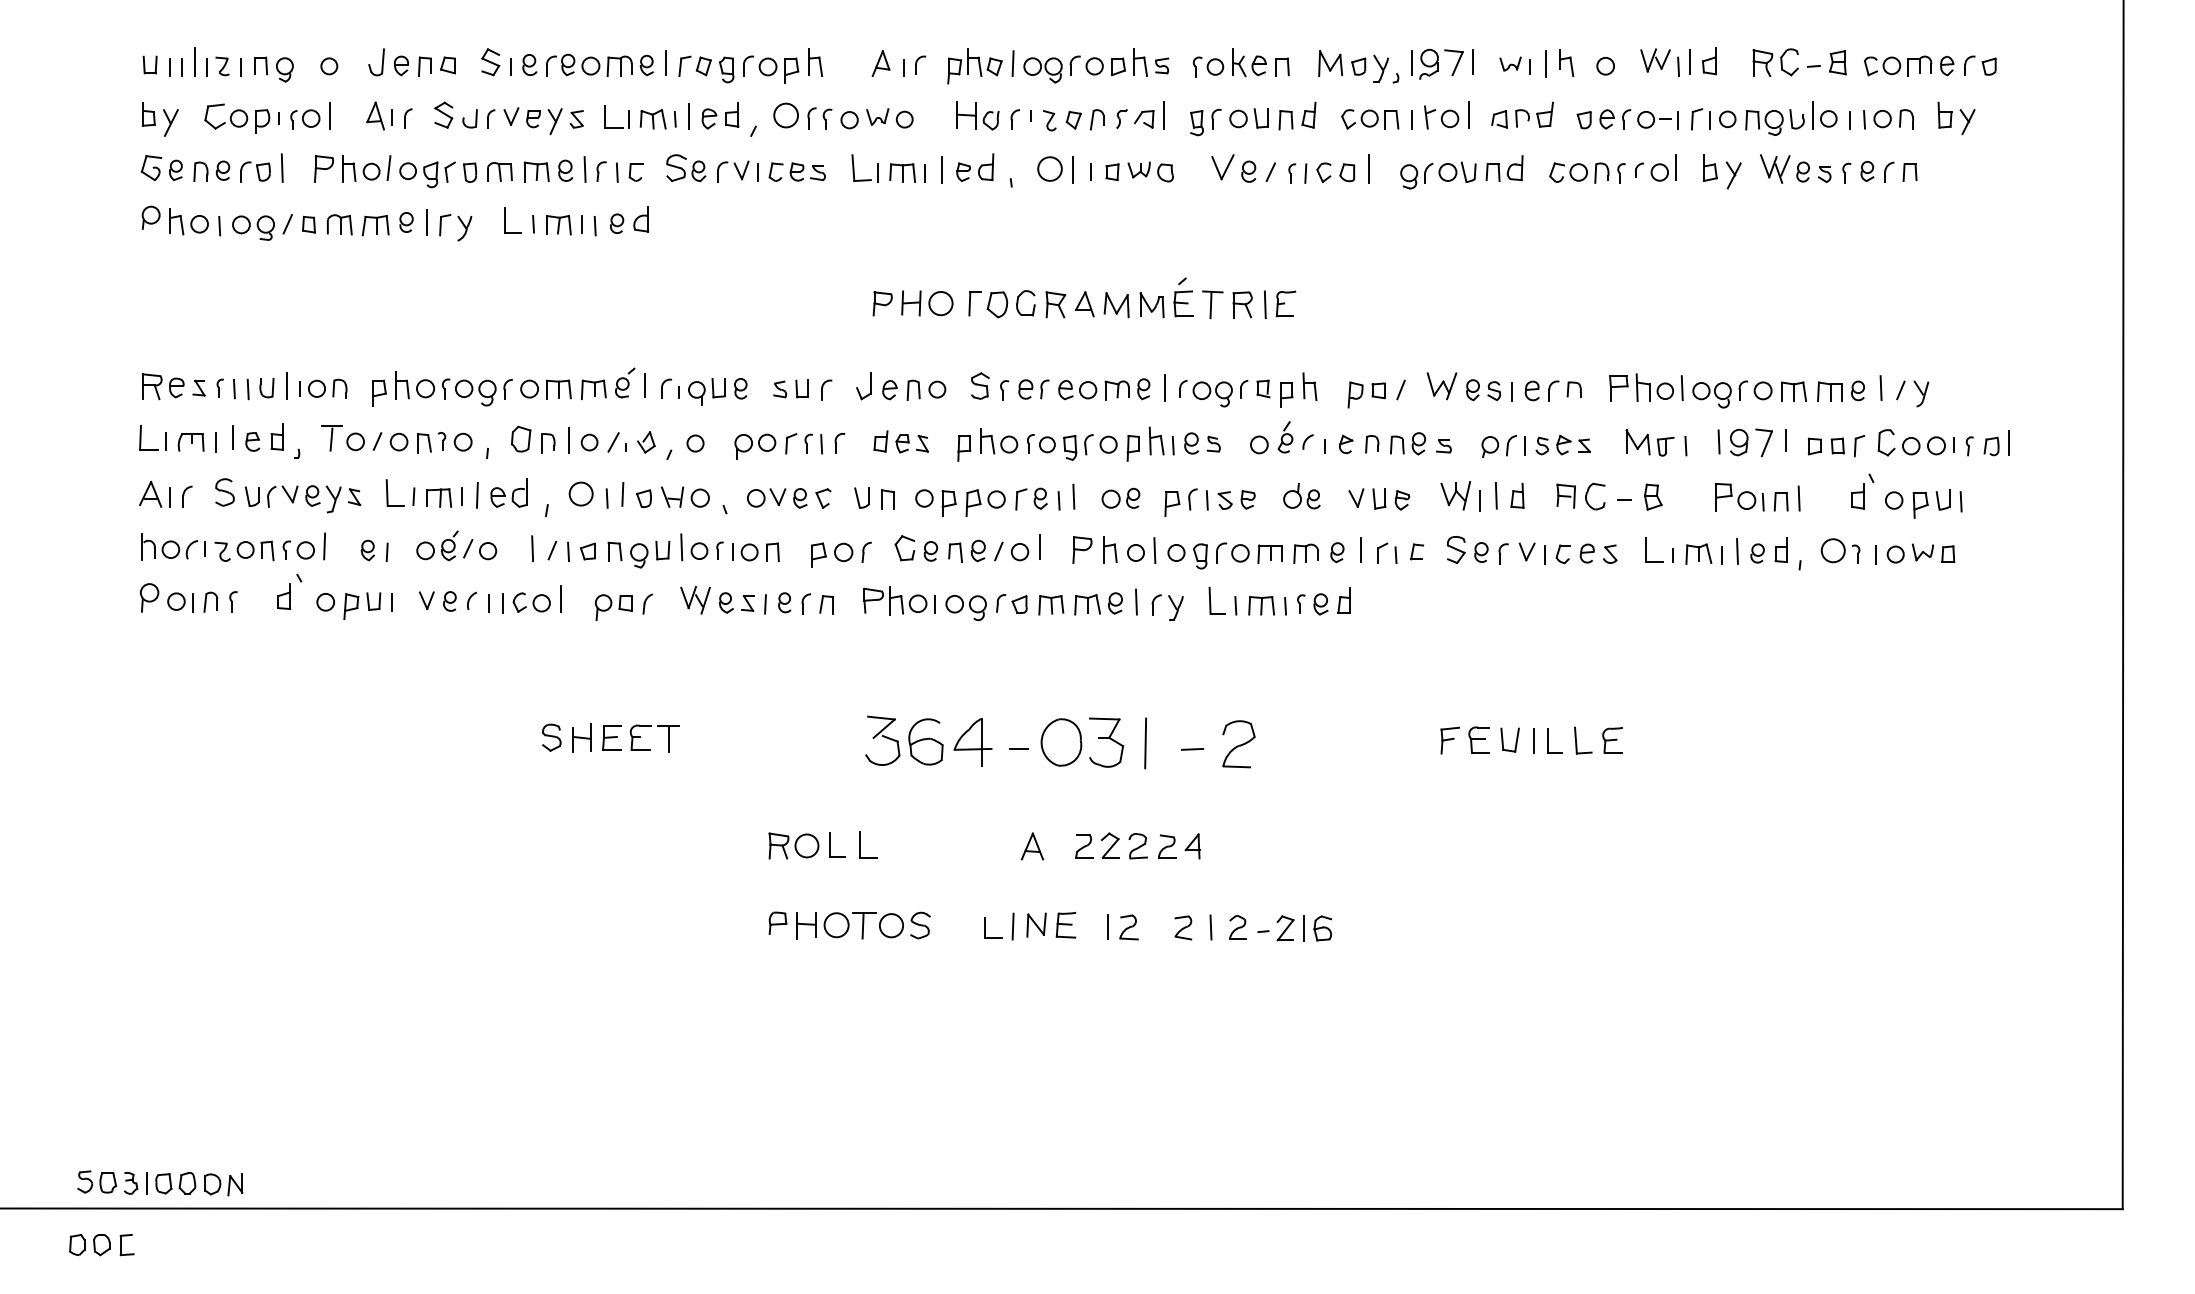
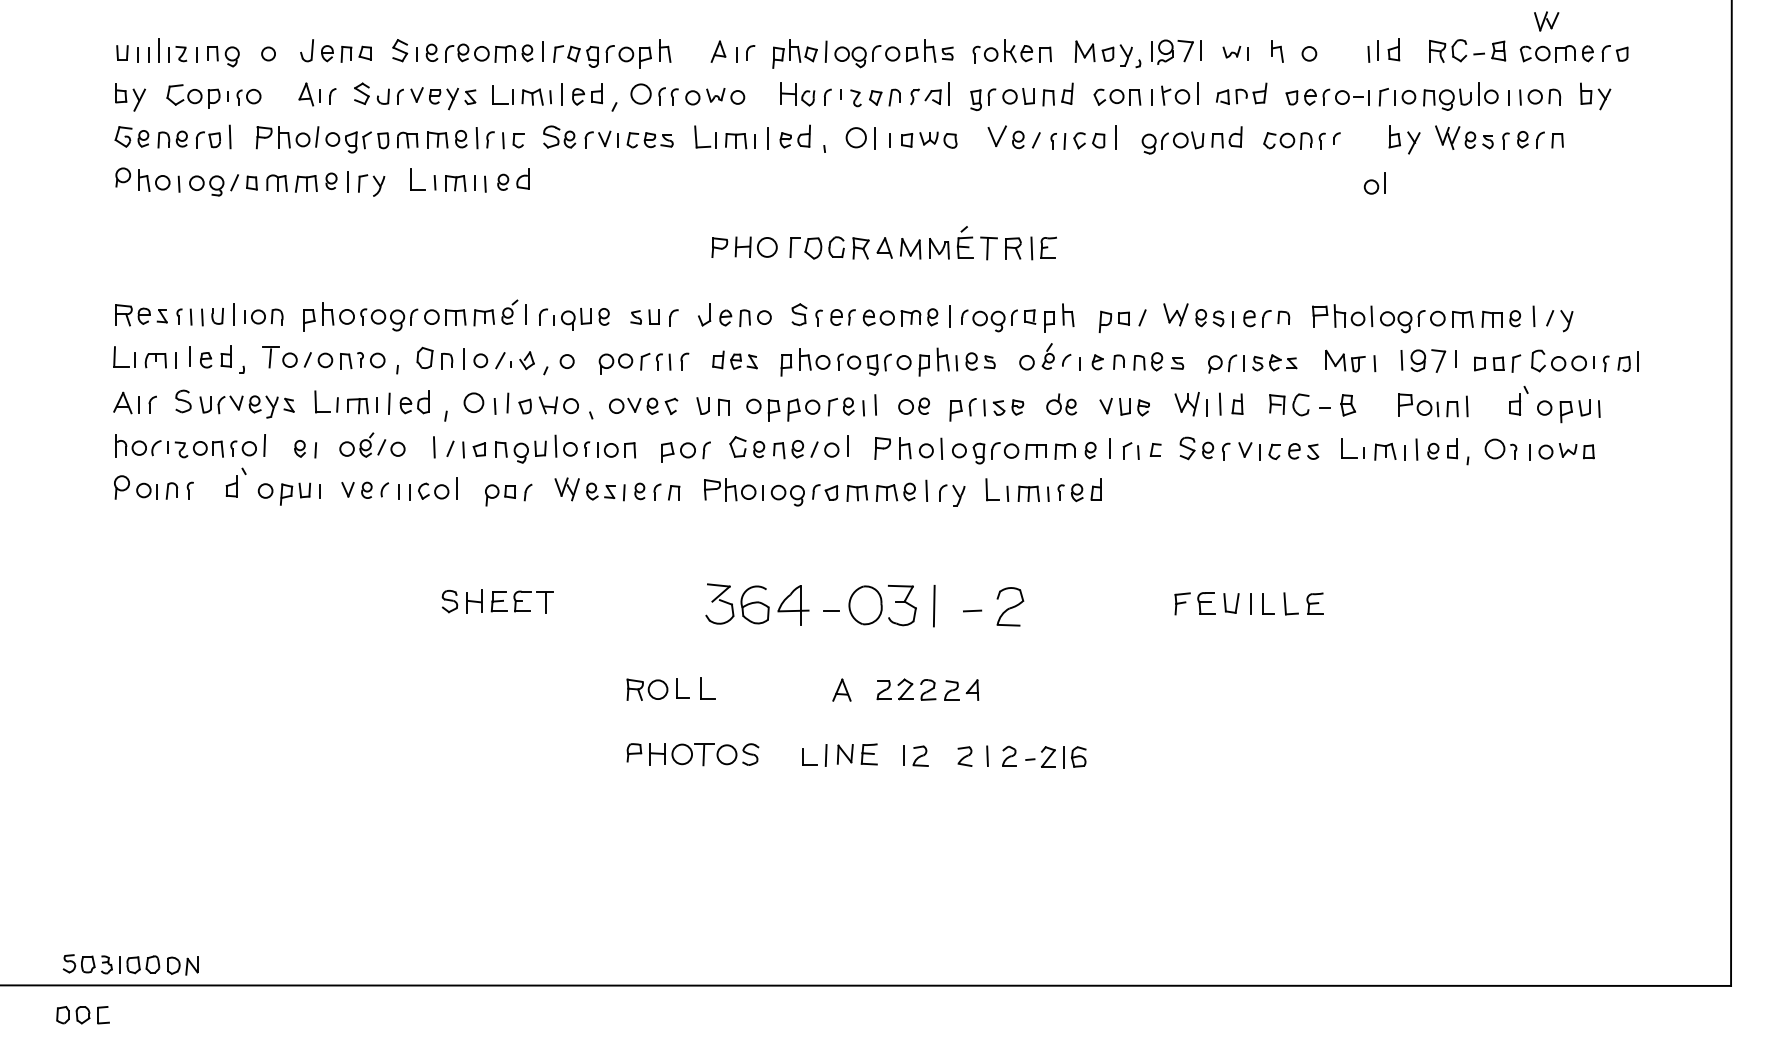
part: (1655, 60) -> (1546, 21), moved
line: (1545, 64) -> (1260, 52), removed
line: (329, 115) -> (268, 94), removed
part: (1663, 167) -> (1374, 182), moved

